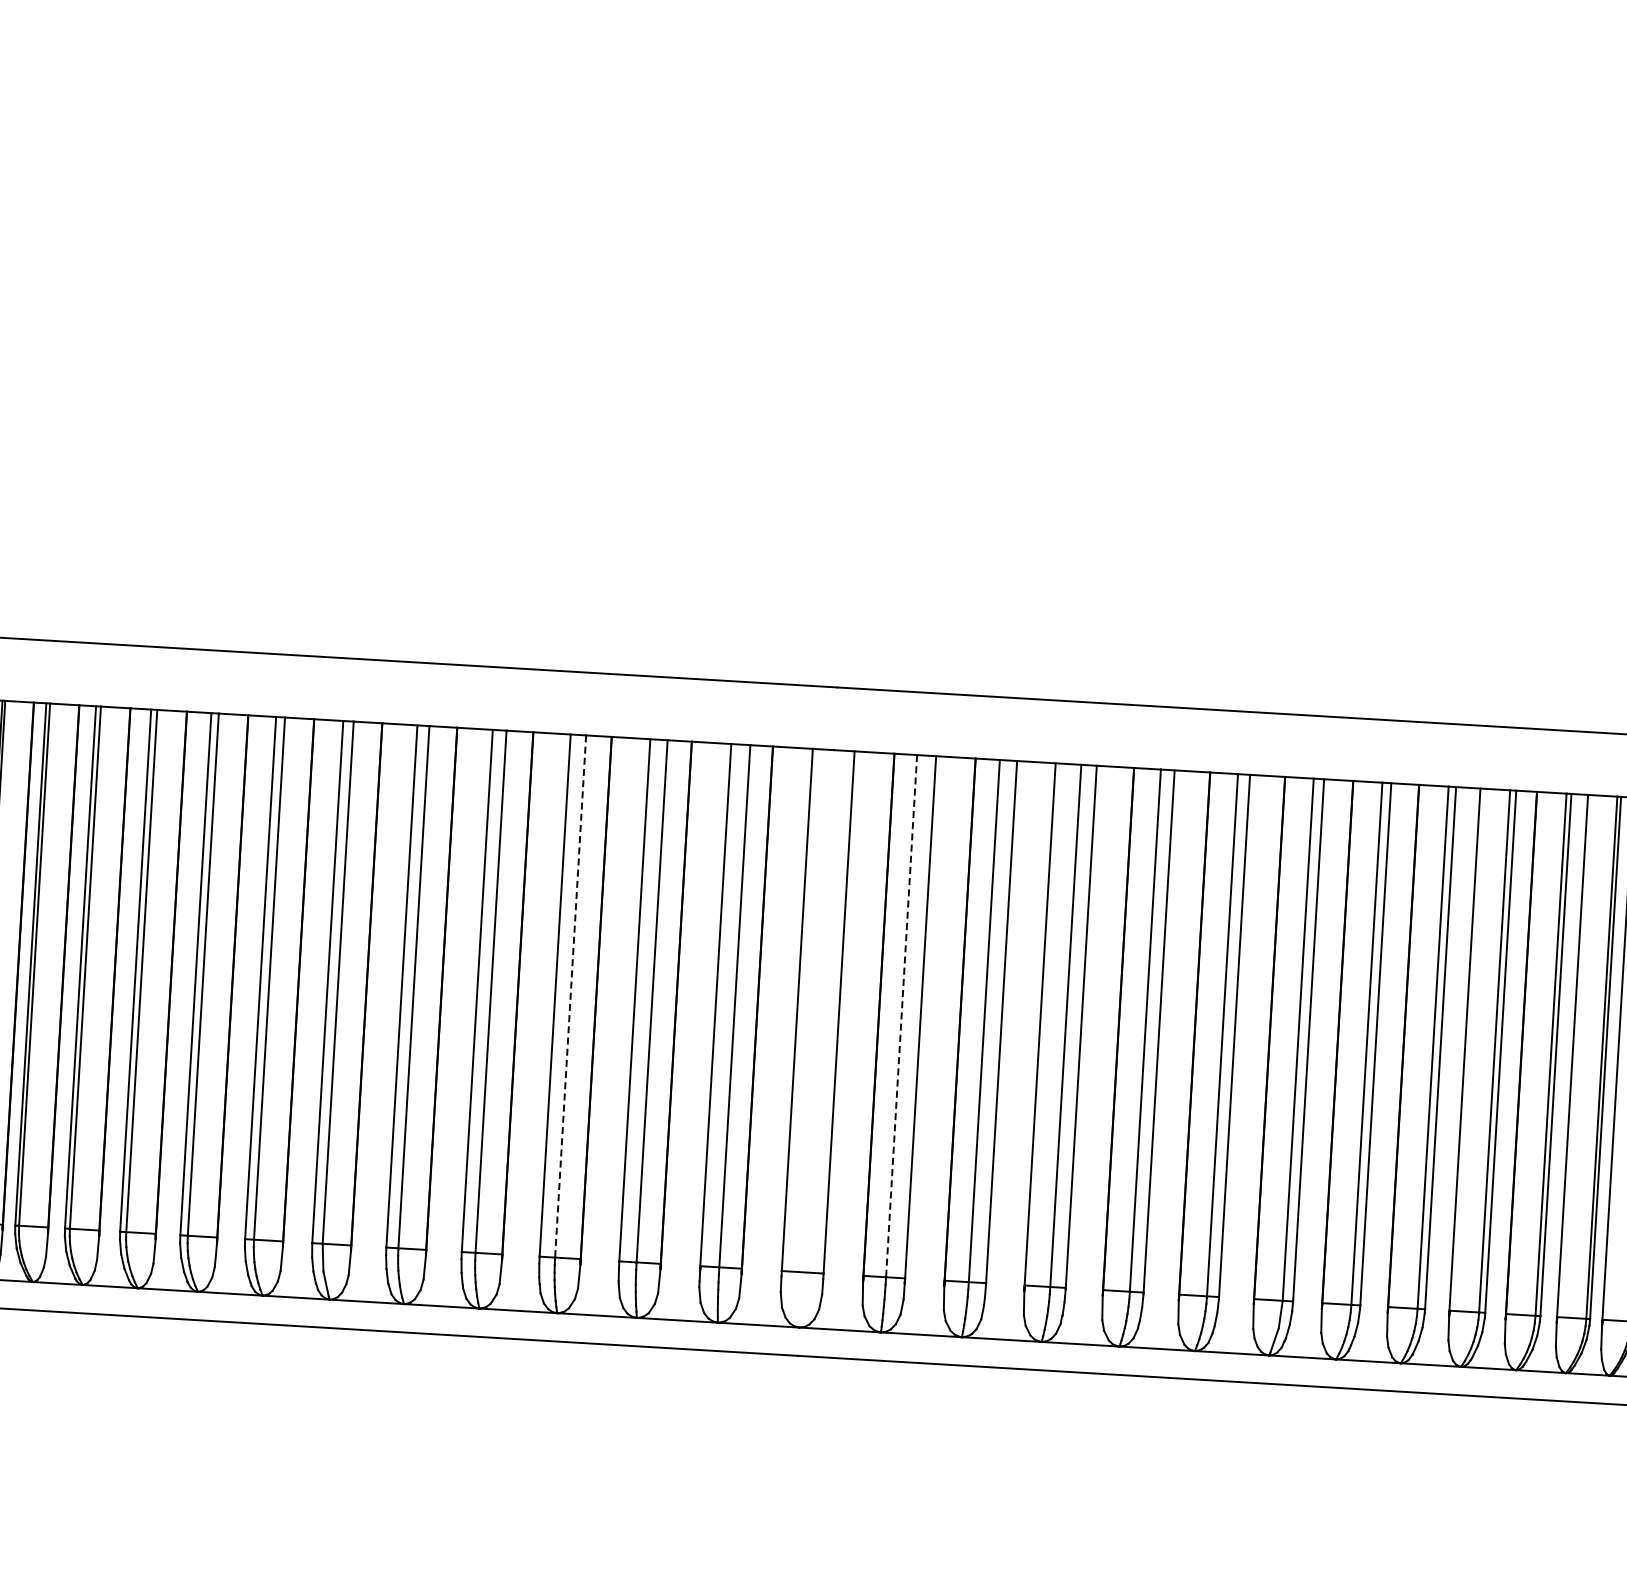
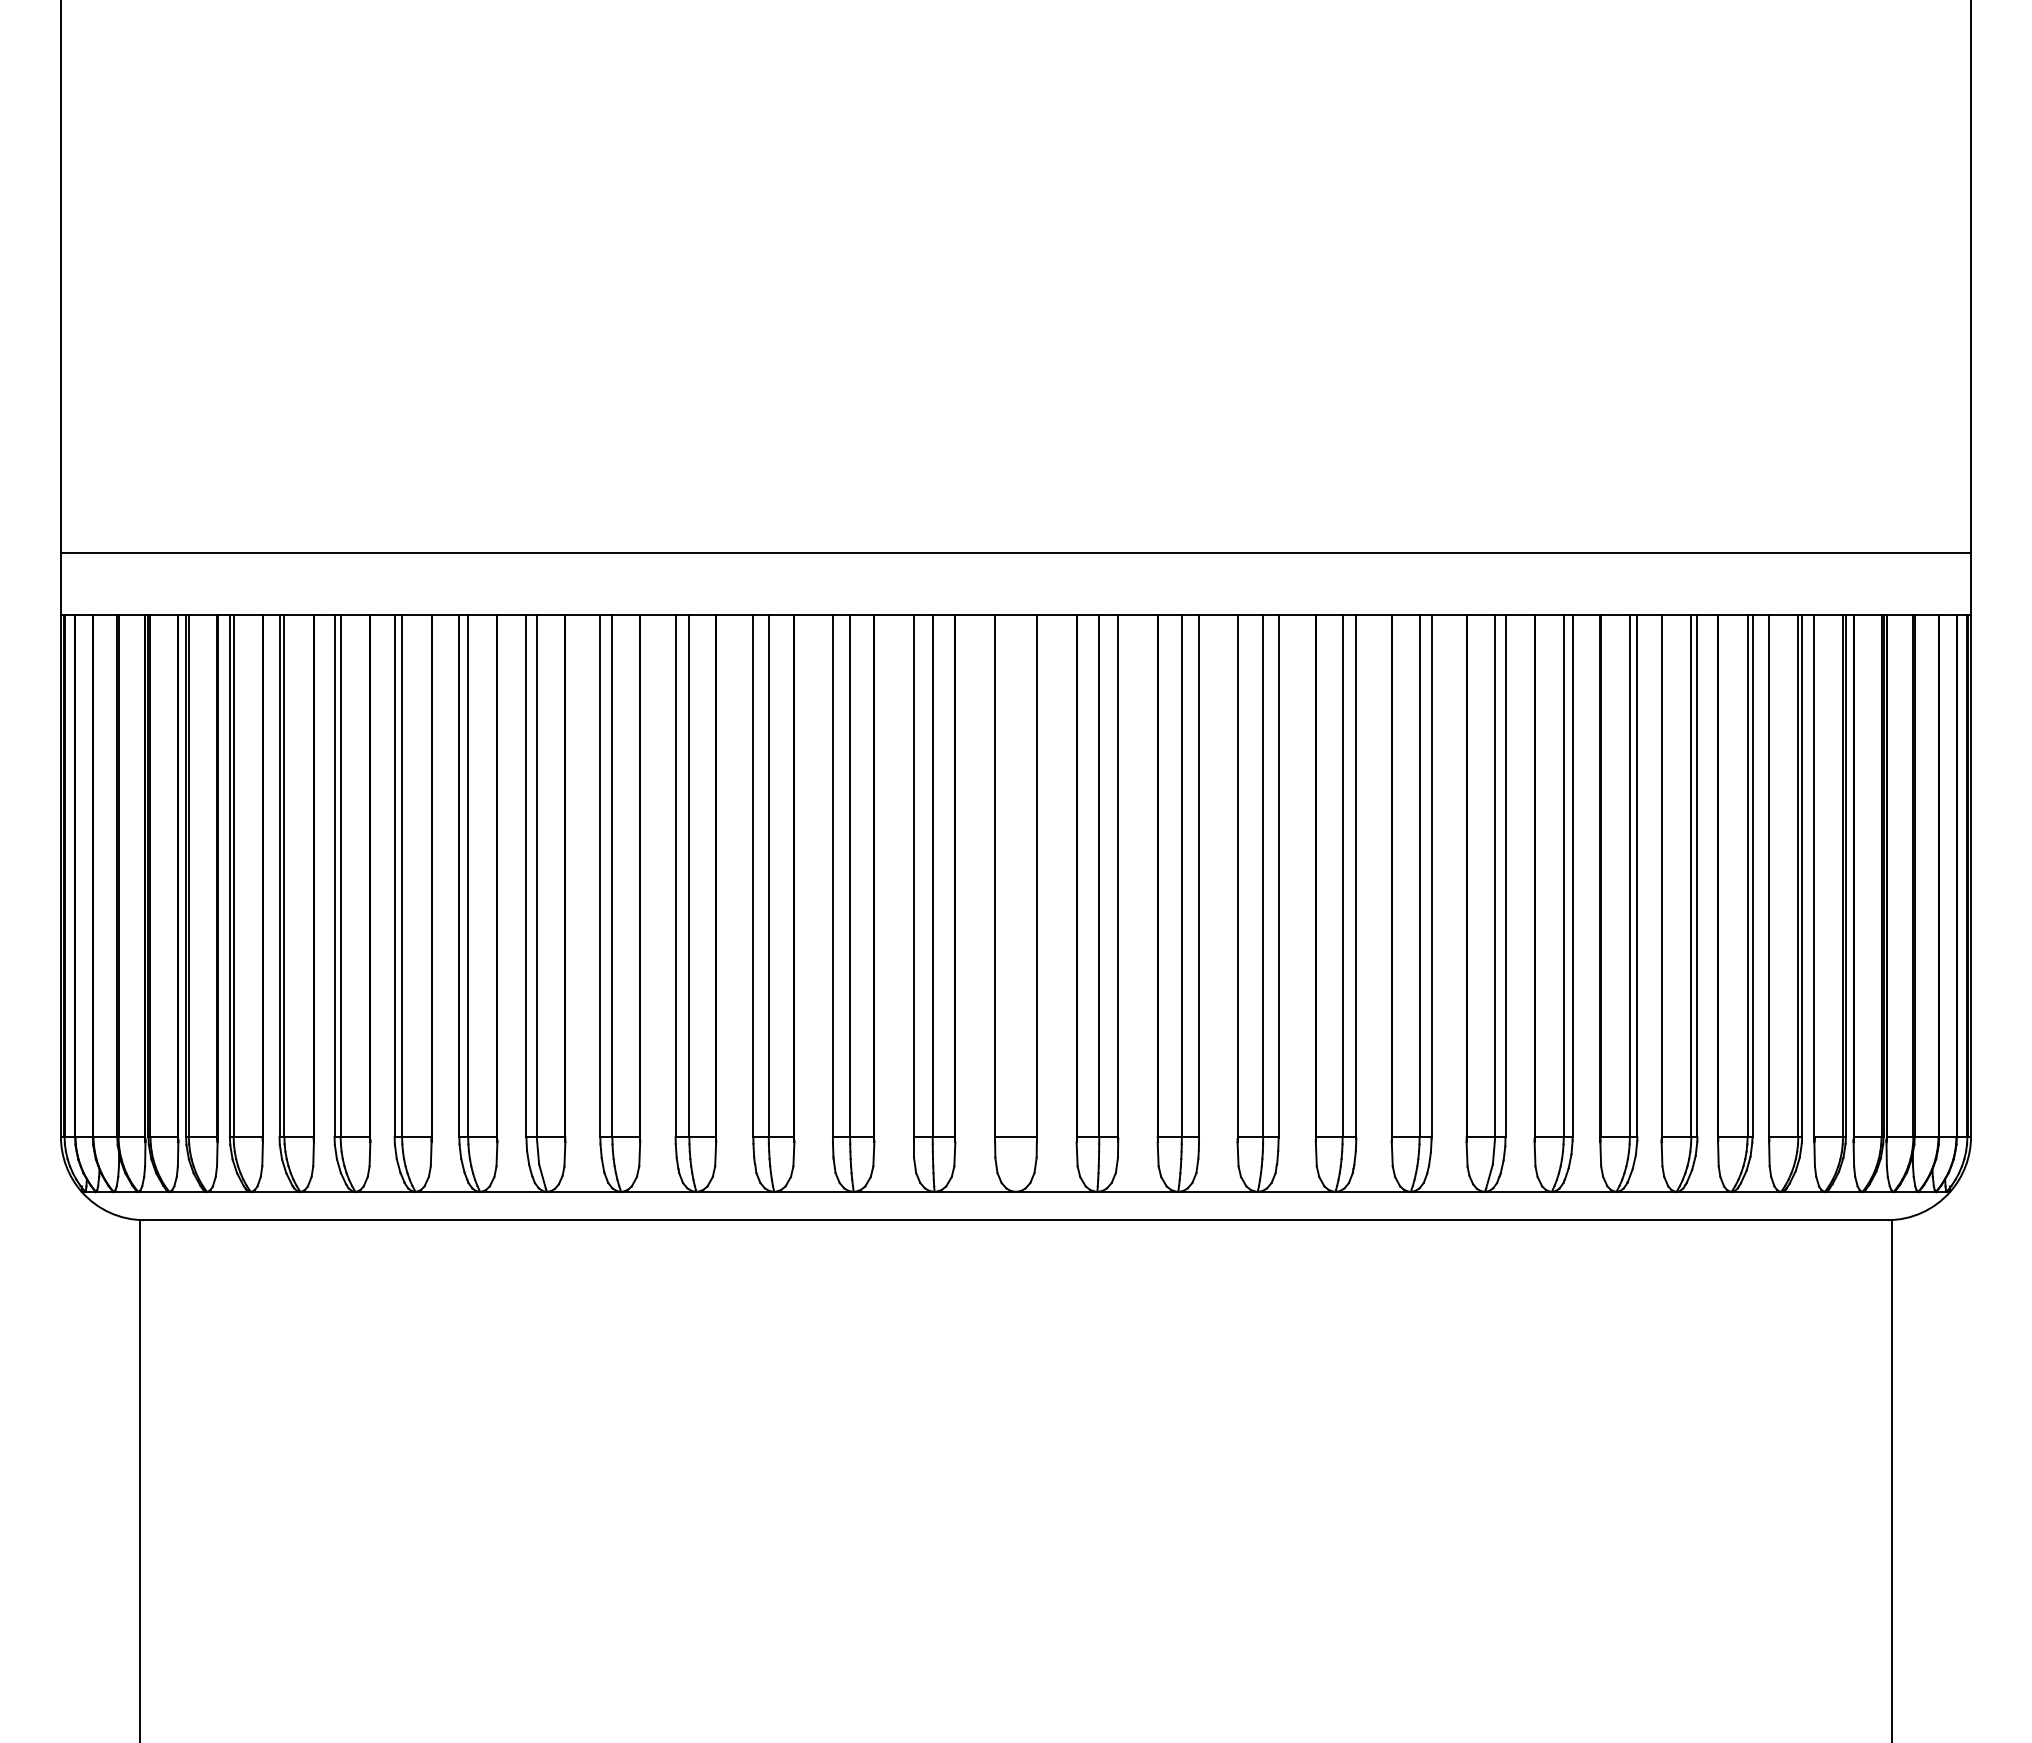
line: (570, 996) -> (768, 876), dashed -> solid
line: (901, 1016) -> (1099, 876), dashed -> solid

